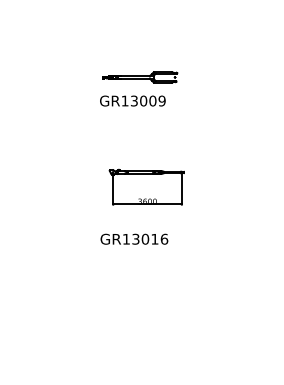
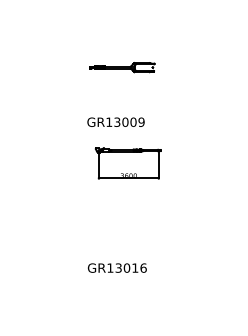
text: (132, 100) -> (115, 121), moved
text: (134, 238) -> (117, 267), moved

